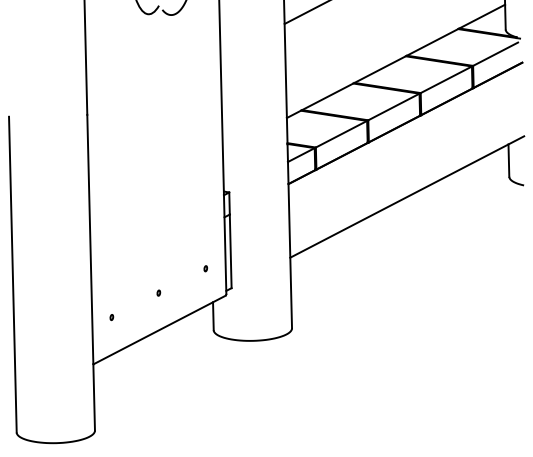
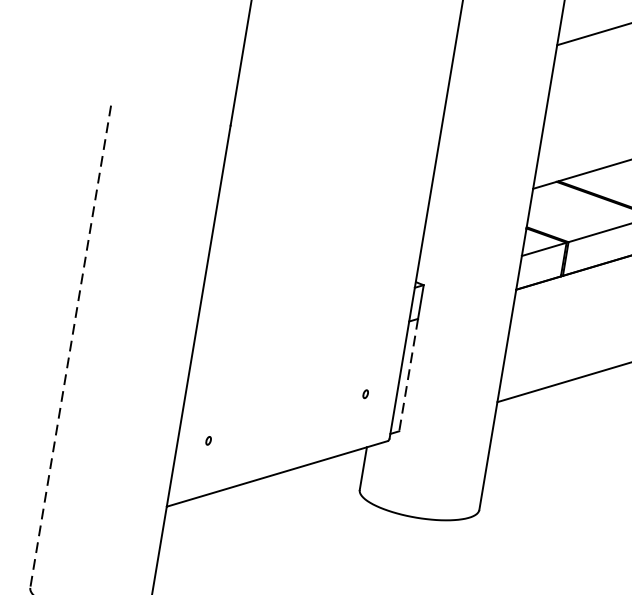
line: (230, 251) -> (408, 375), solid -> dashed
line: (12, 274) -> (70, 346), solid -> dashed
part: (158, 292) -> (286, 416), removed

